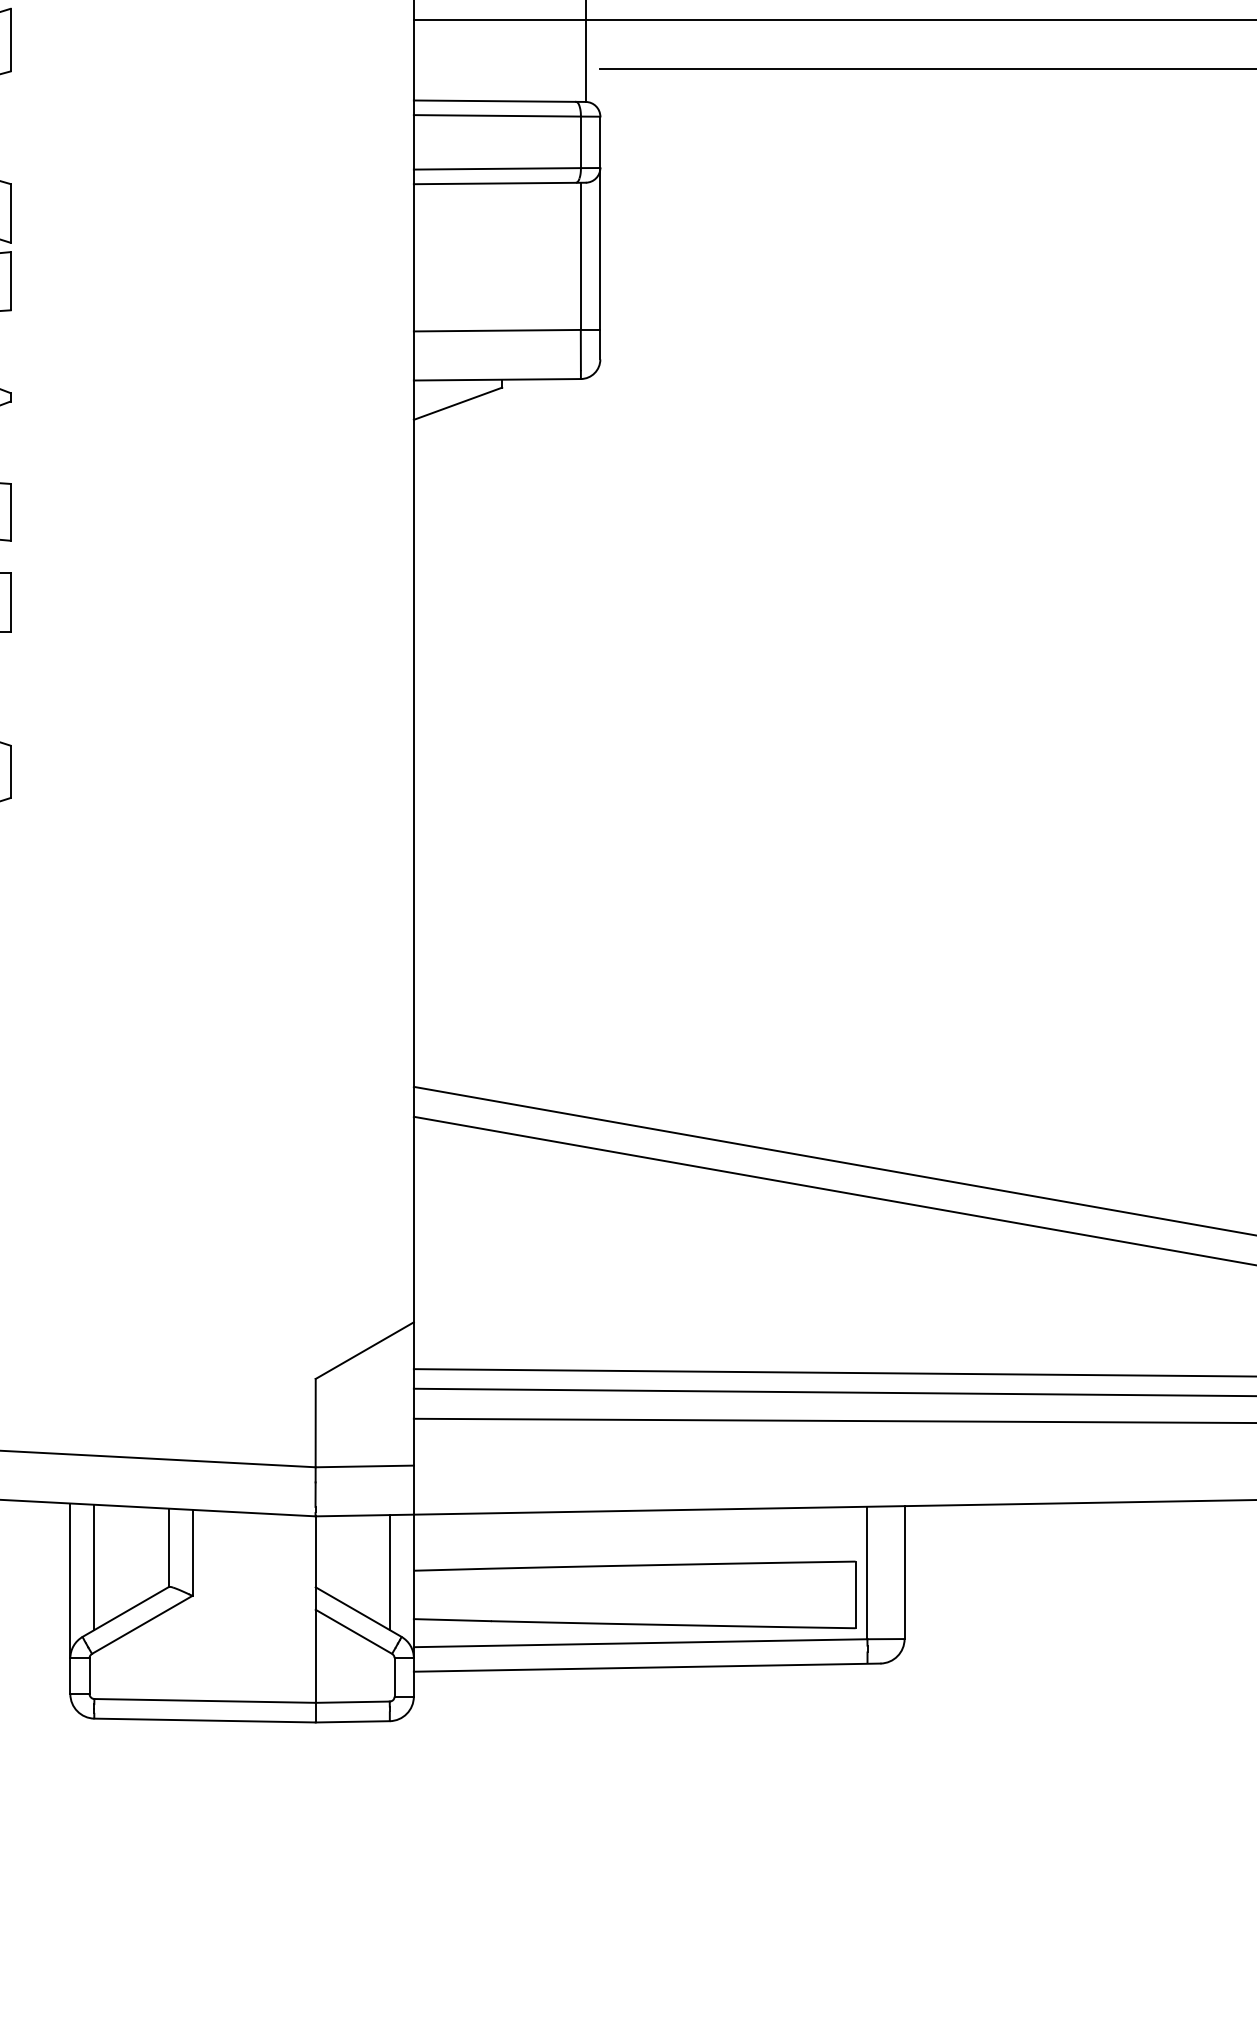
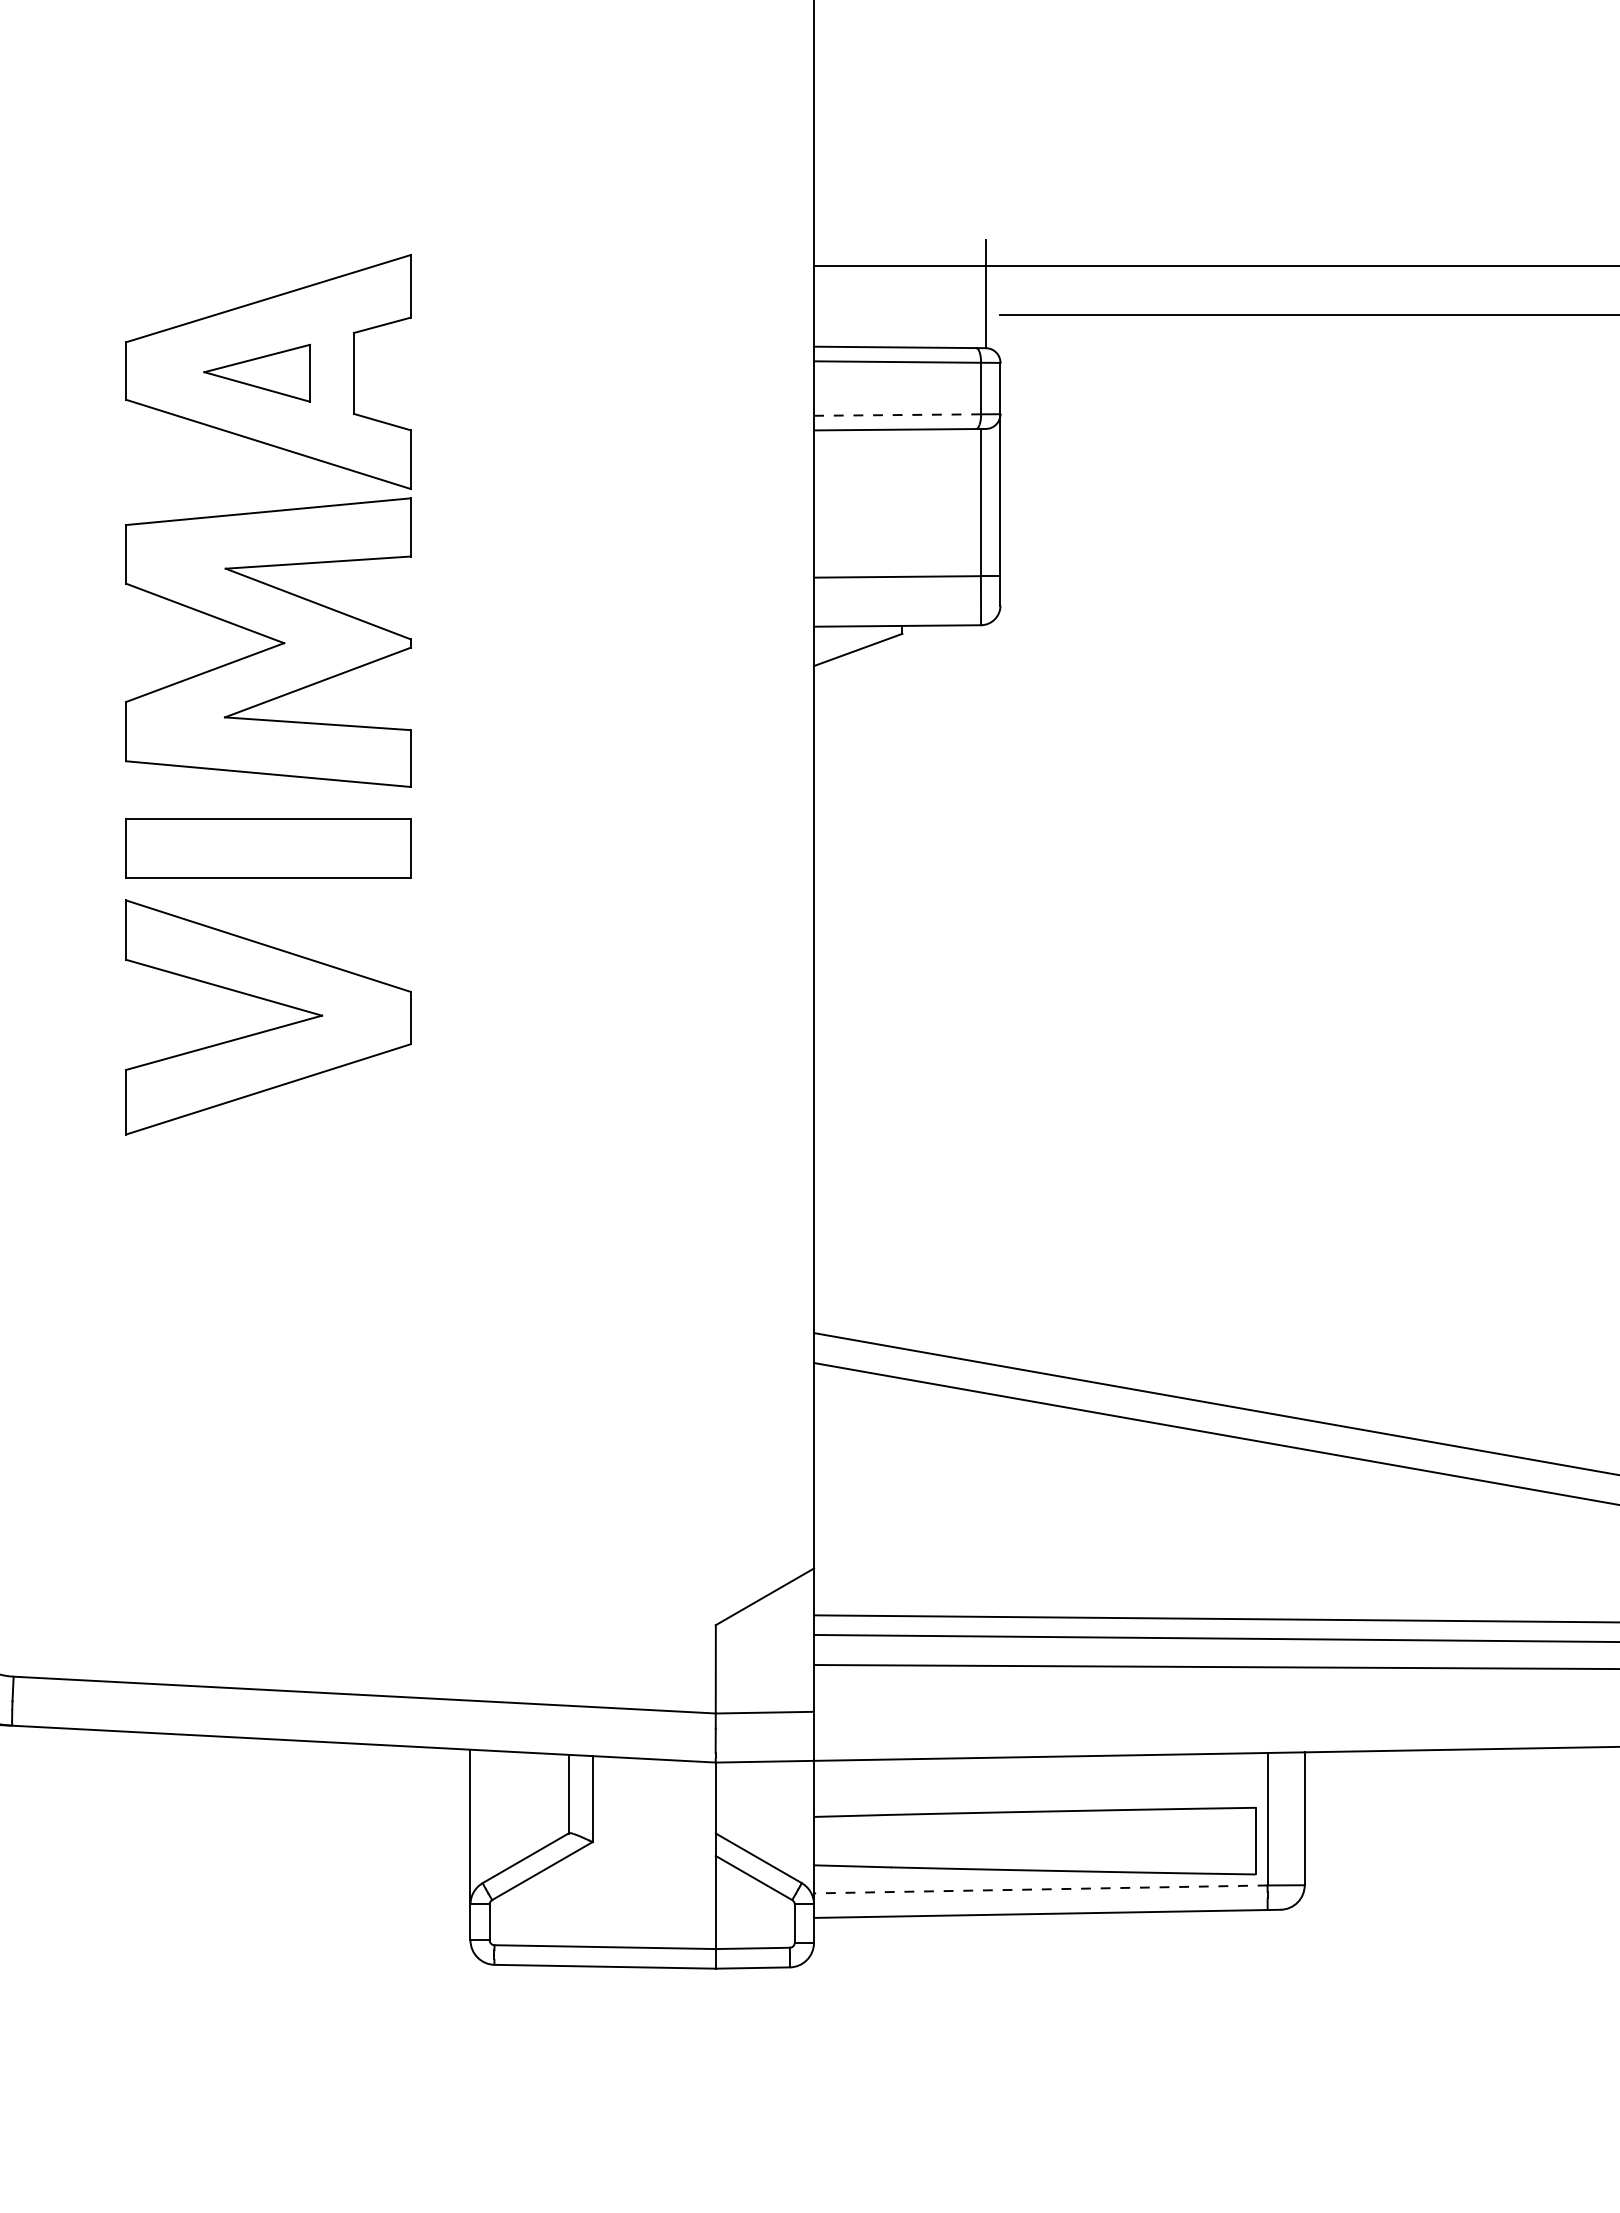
line: (497, 169) -> (897, 415), solid -> dashed
line: (94, 1567) -> (494, 1813), removed
line: (389, 1572) -> (789, 1818), removed
line: (640, 1643) -> (1040, 1889), solid -> dashed

